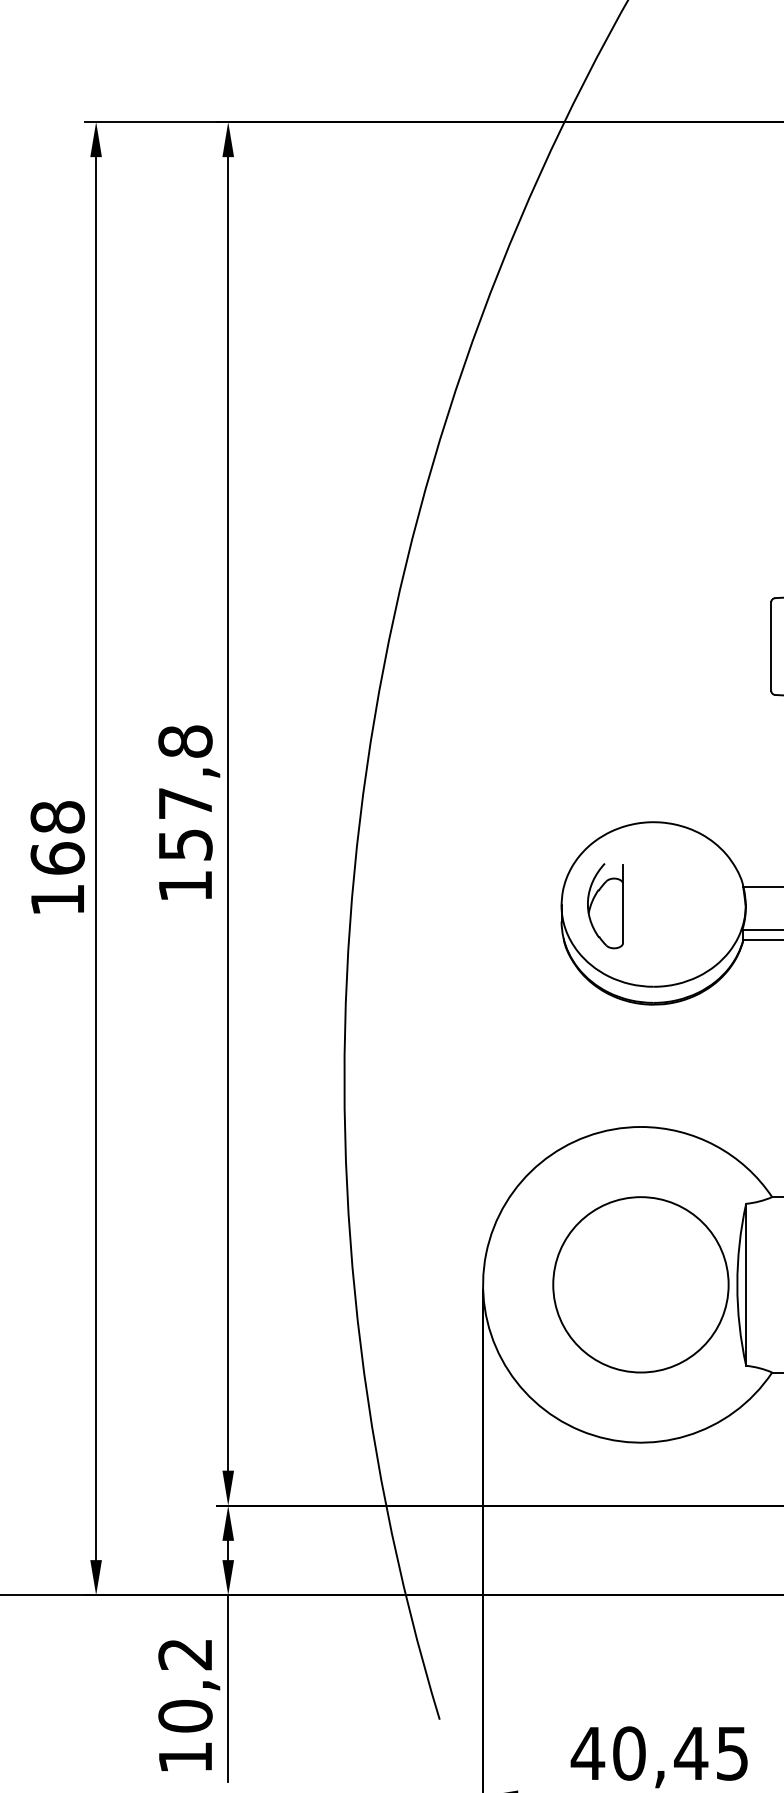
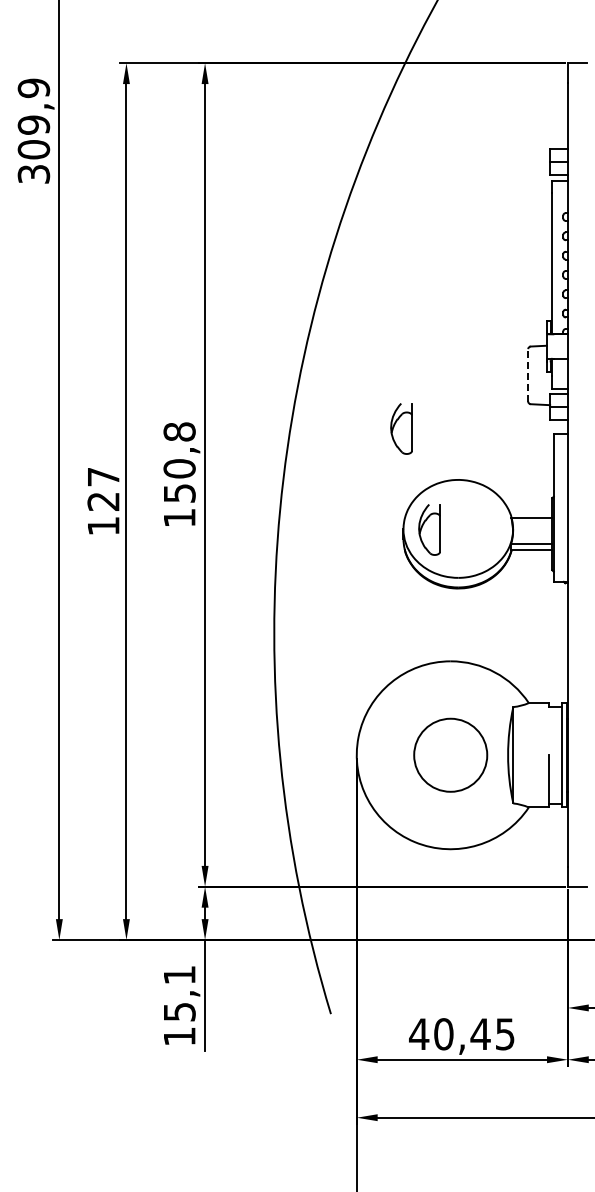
line: (771, 645) -> (528, 374), solid -> dashed
part: (558, 735) -> (401, 428), added
text: (185, 803) -> (179, 468), 157,8 -> 150,8
text: (57, 838) -> (103, 489), 168 -> 127
circle: (640, 1285) -> (450, 755), size x0.7
text: (185, 1685) -> (179, 993), 10,2 -> 15,1

